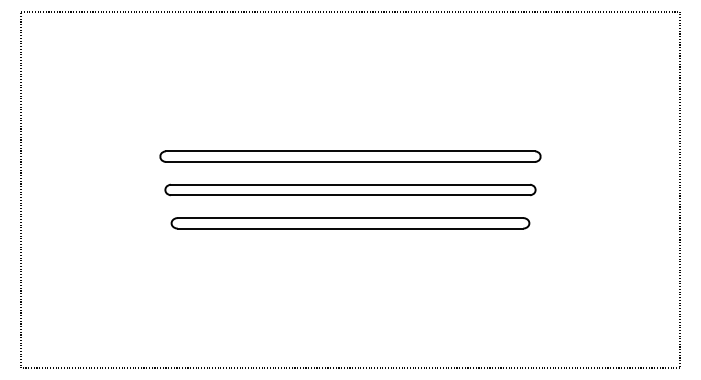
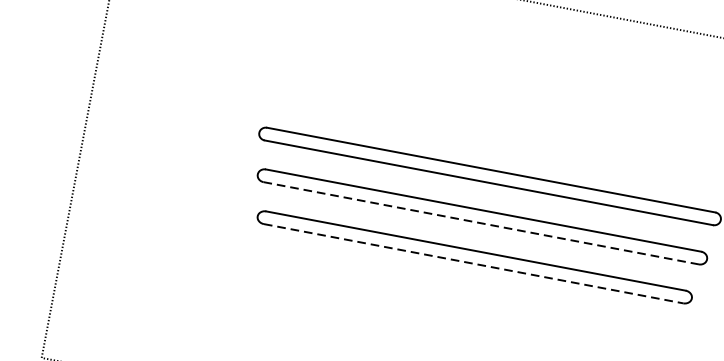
line: (350, 195) -> (481, 223), solid -> dashed
line: (350, 228) -> (473, 263), solid -> dashed

